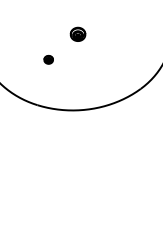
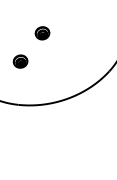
part: (48, 59) -> (20, 61), size x1.67

